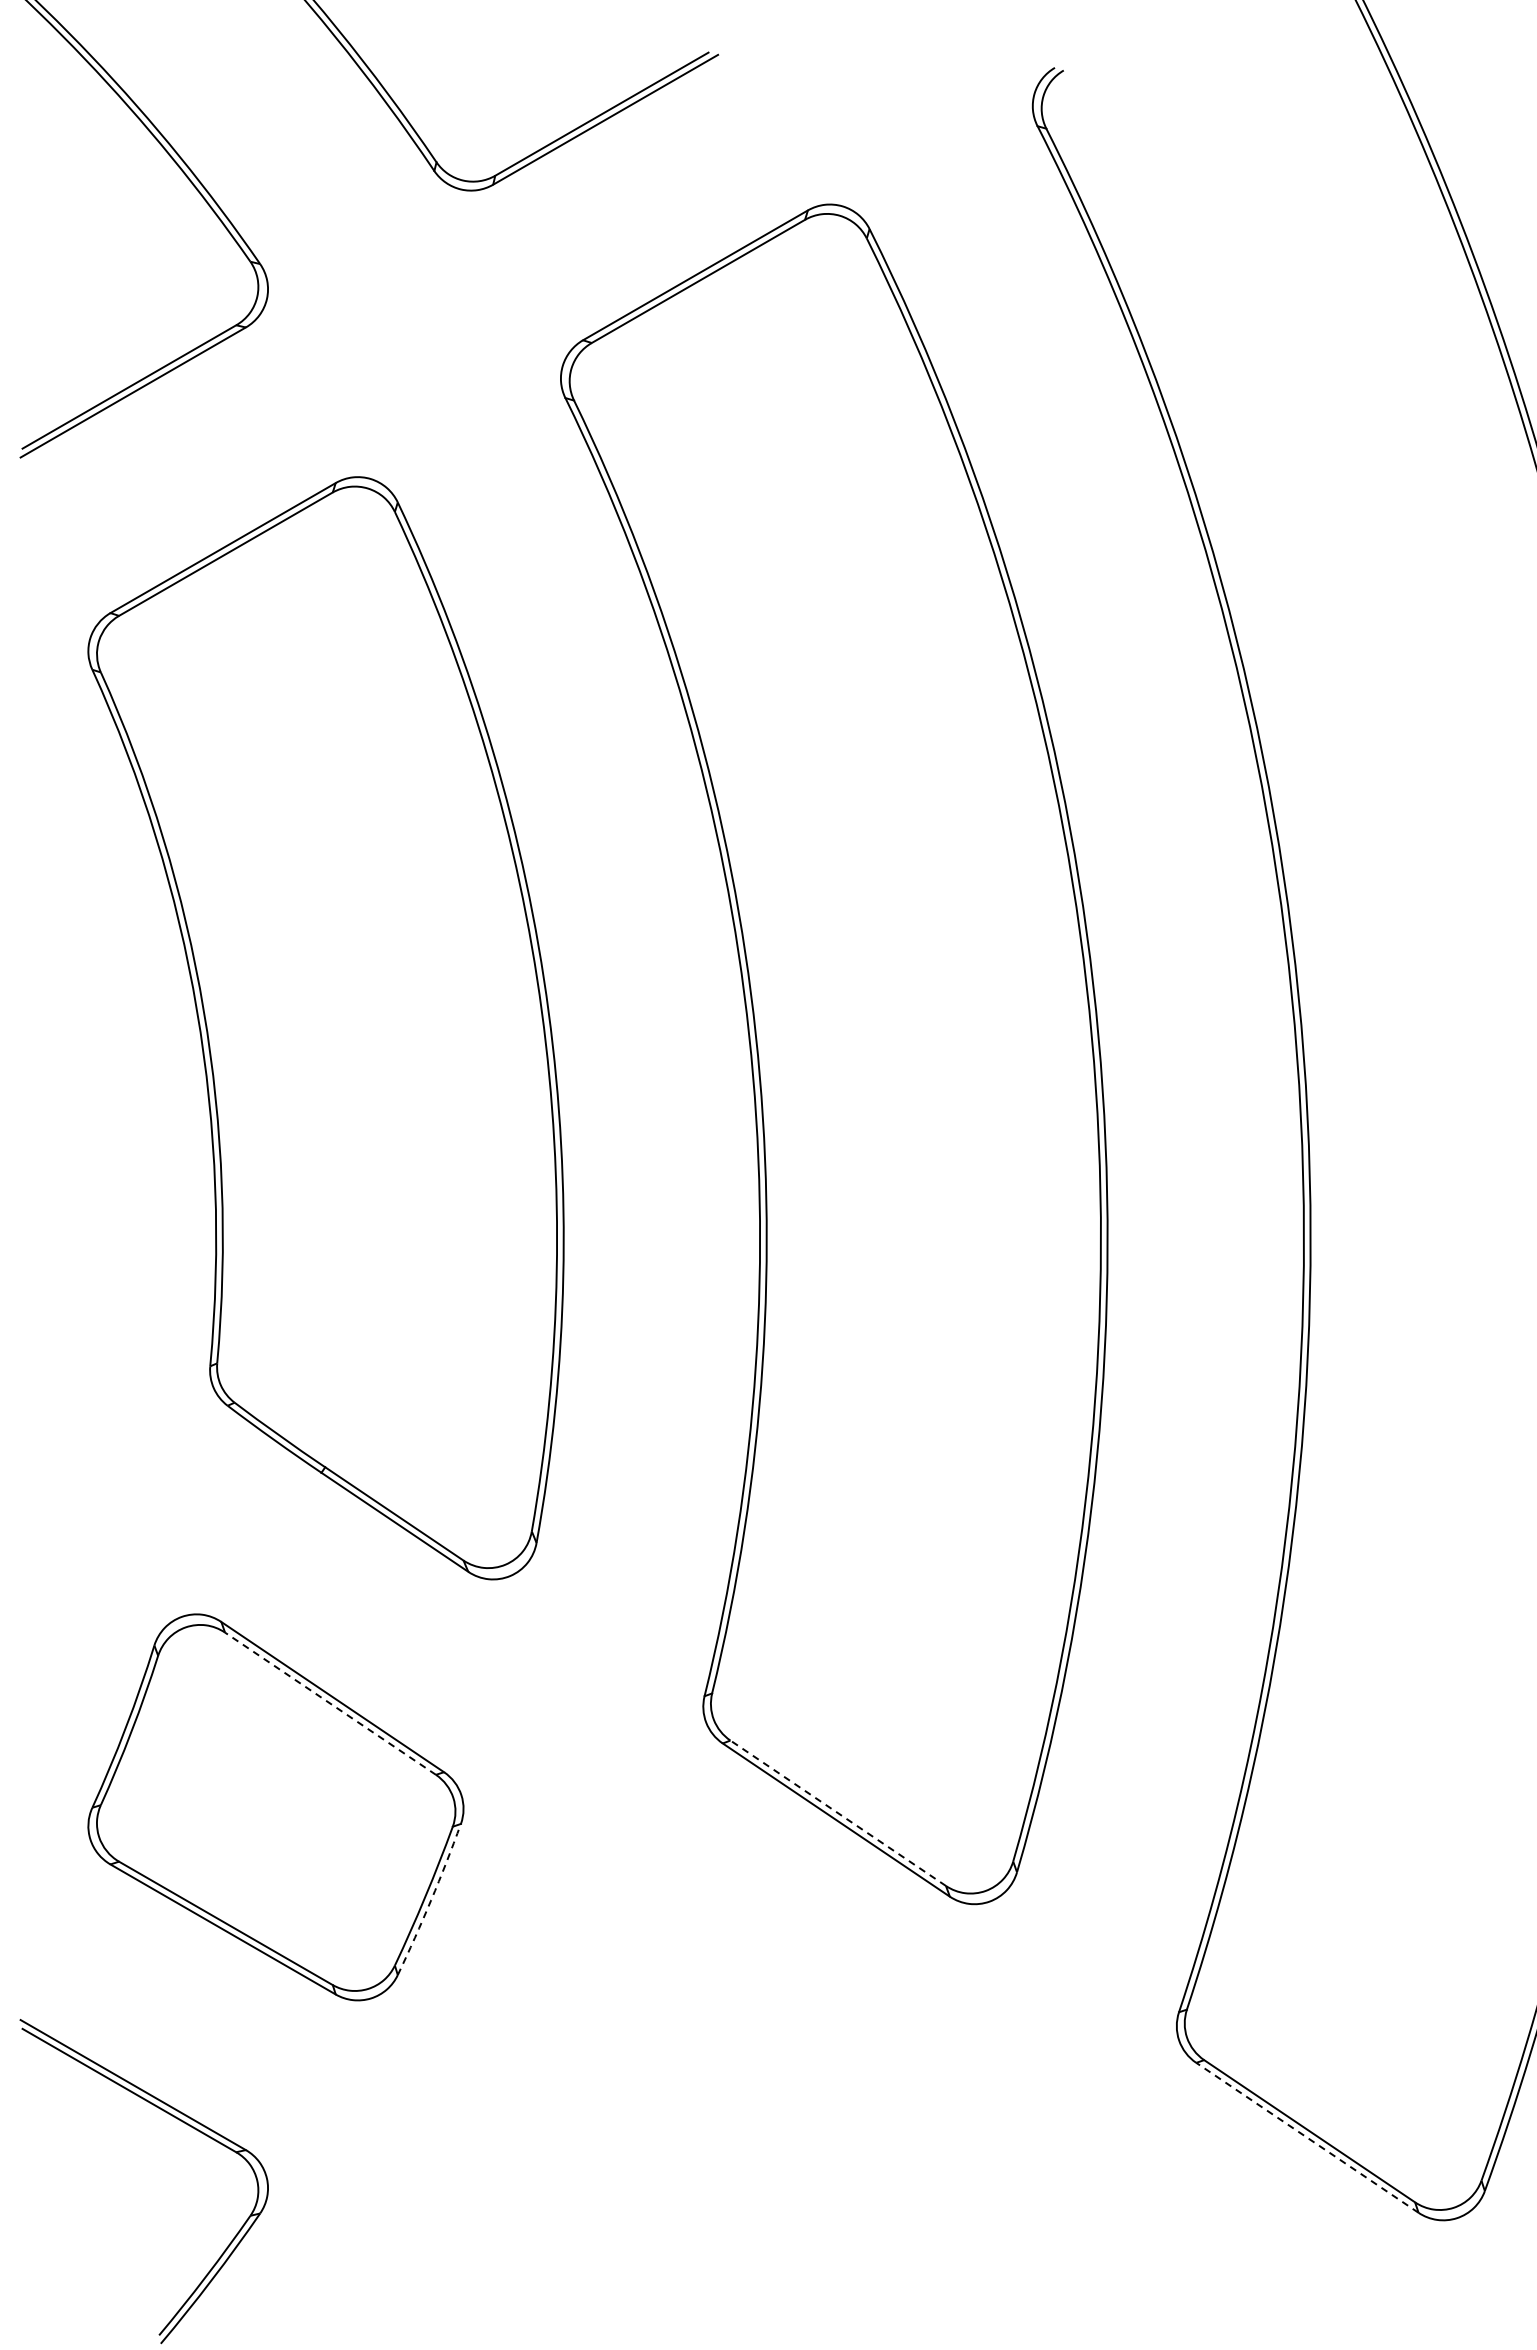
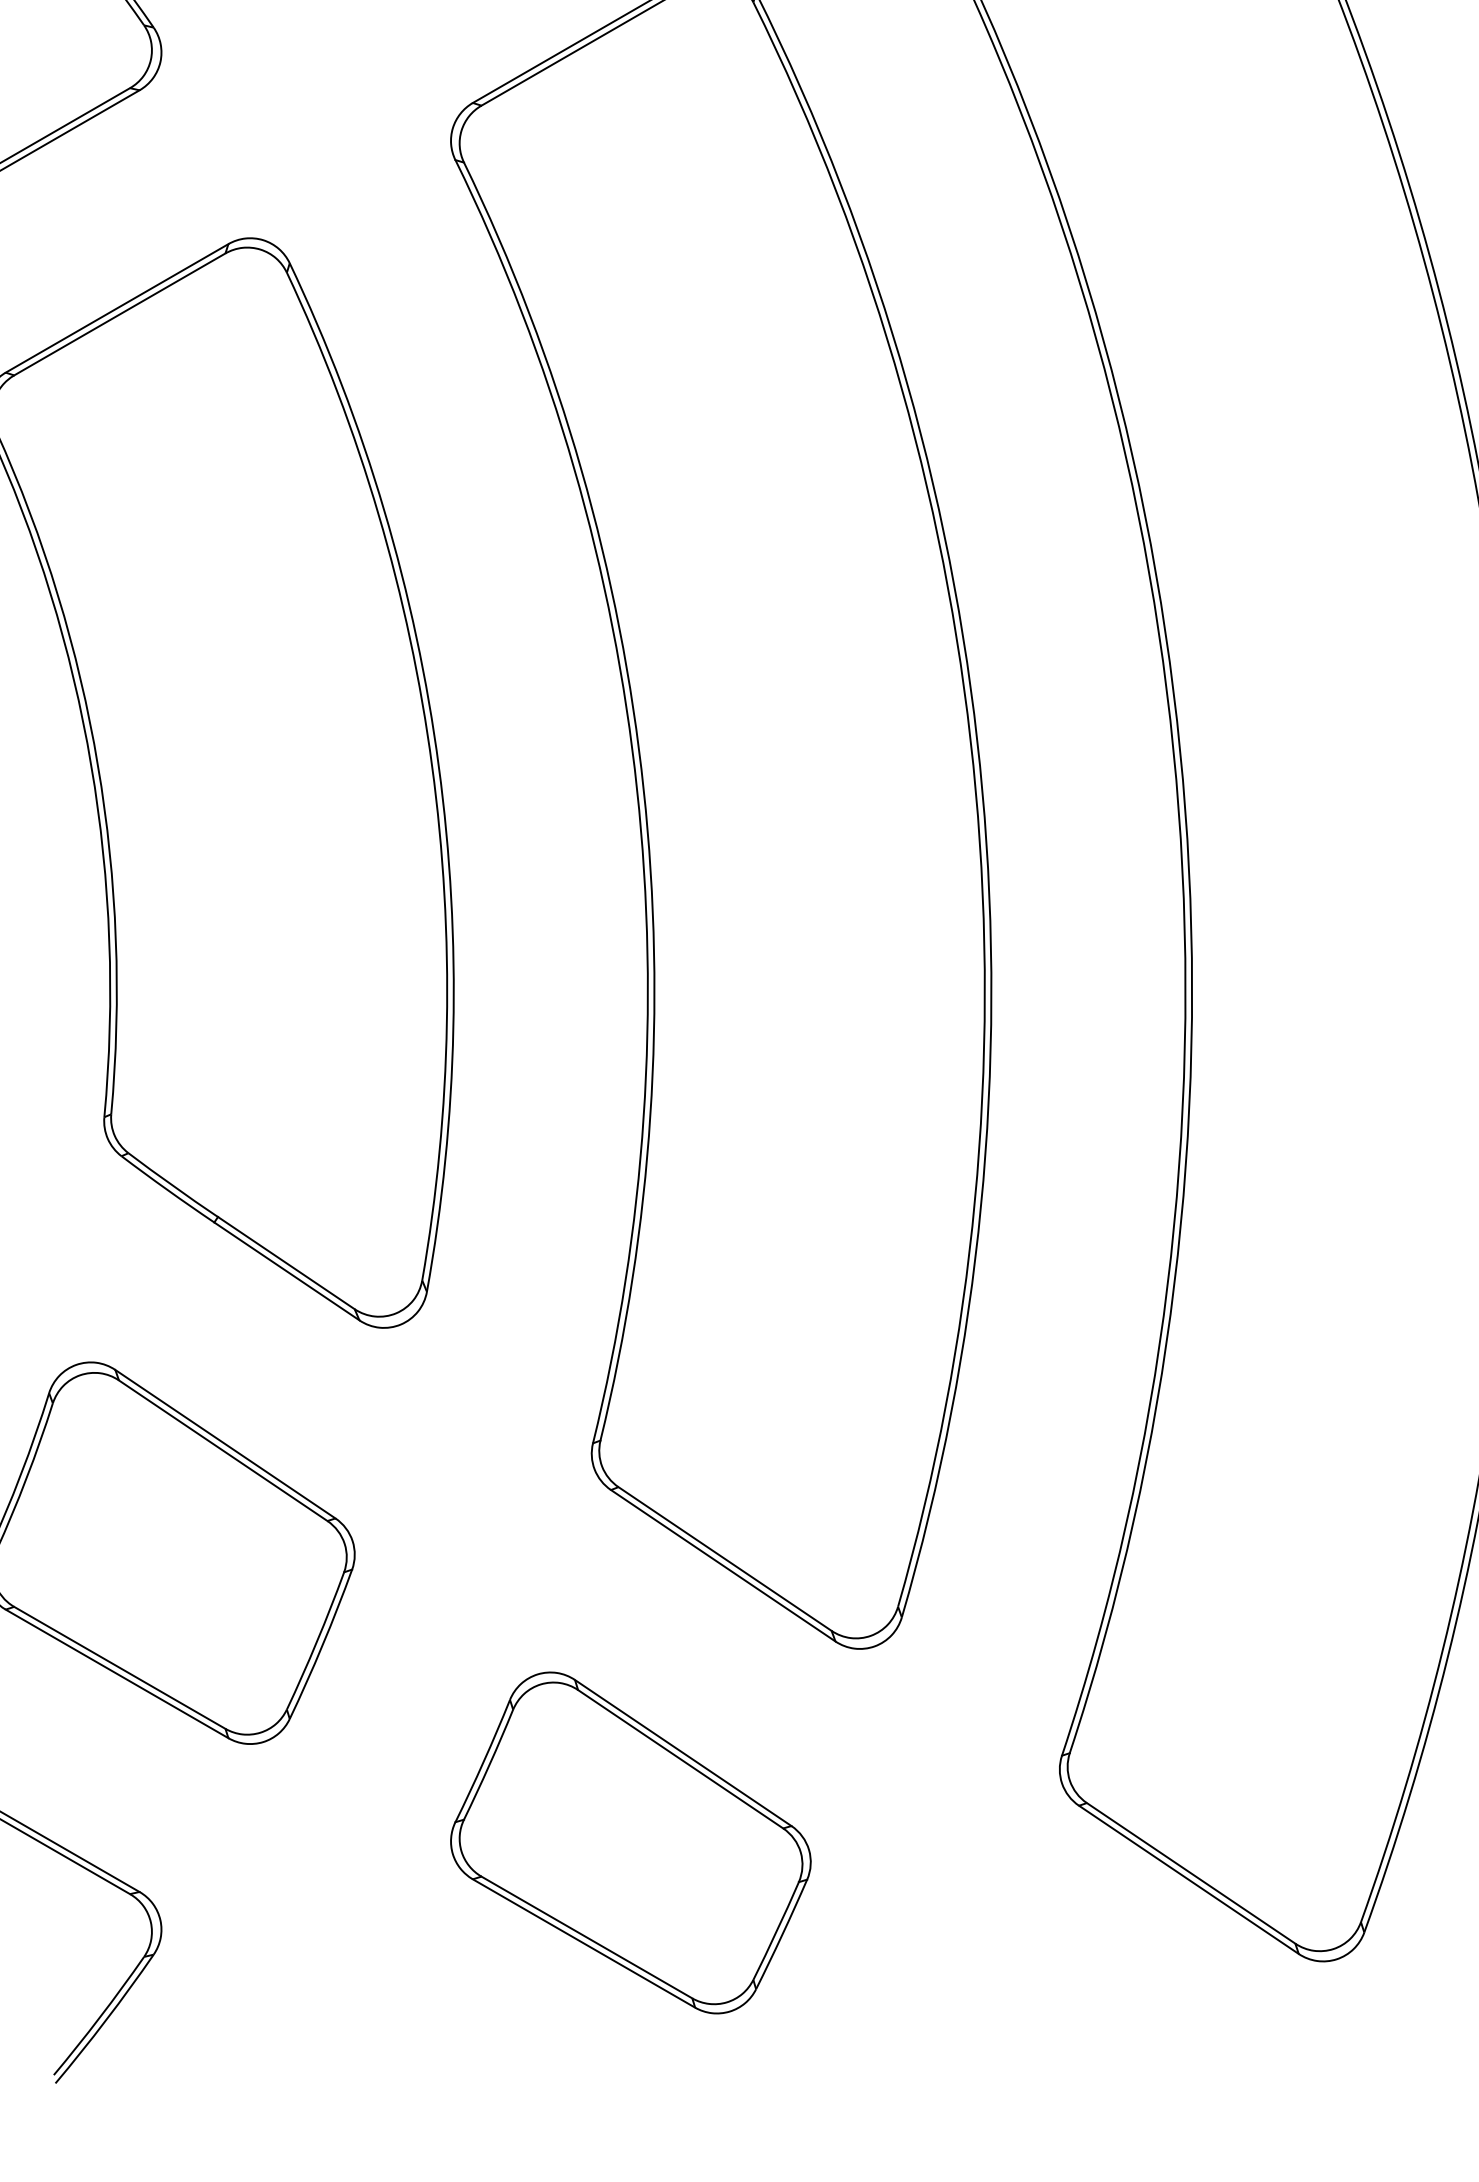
line: (330, 1703) -> (223, 1450), dashed -> solid
line: (837, 1812) -> (724, 1558), dashed -> solid
arc: (431, 1900) -> (323, 1645), dashed -> solid
part: (742, 2100) -> (630, 1842), added
line: (1306, 2137) -> (1188, 1879), dashed -> solid

